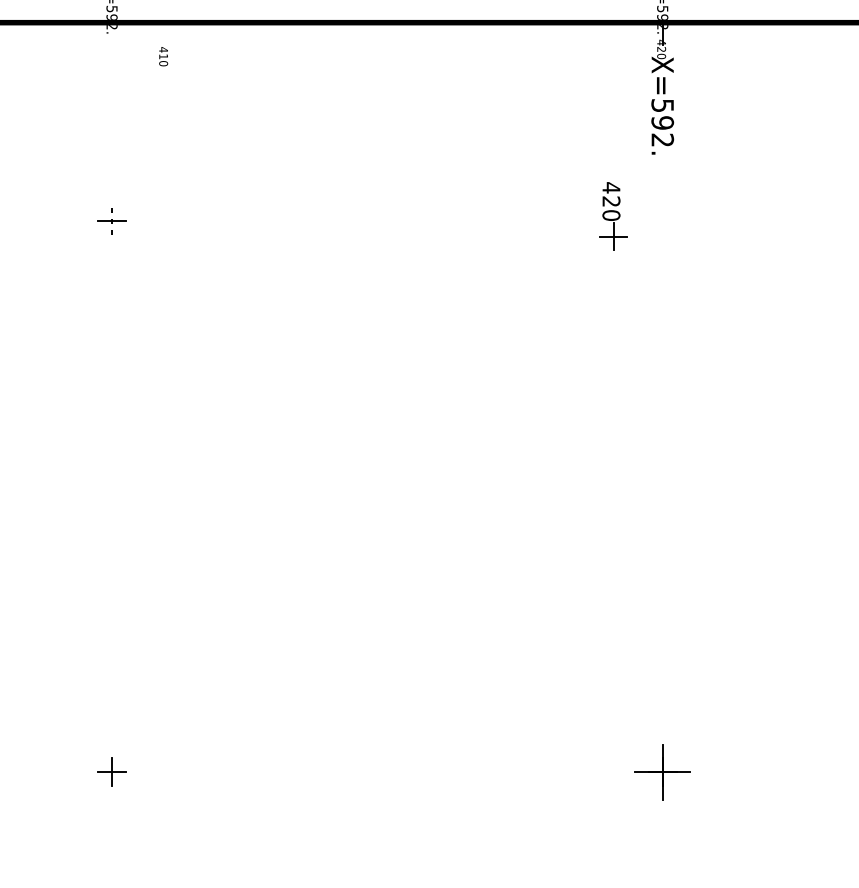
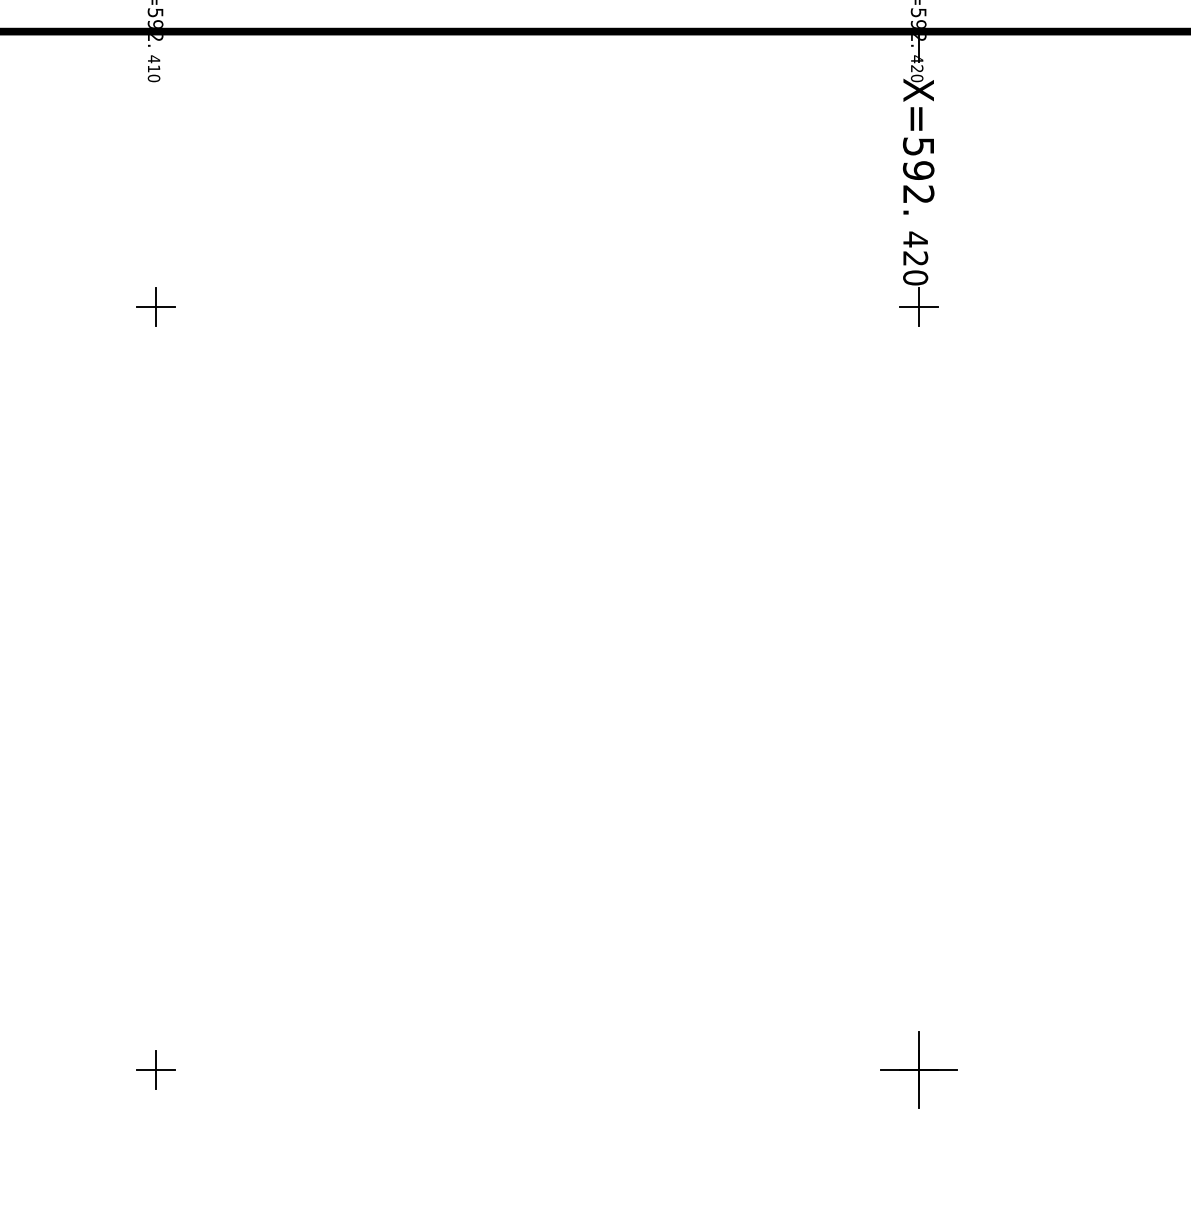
text: (163, 56) -> (153, 68), moved
part: (613, 215) -> (918, 278), moved
line: (111, 221) -> (155, 306), dashed -> solid

